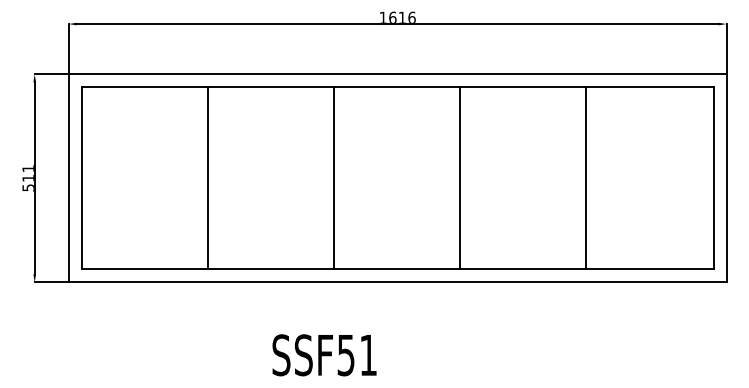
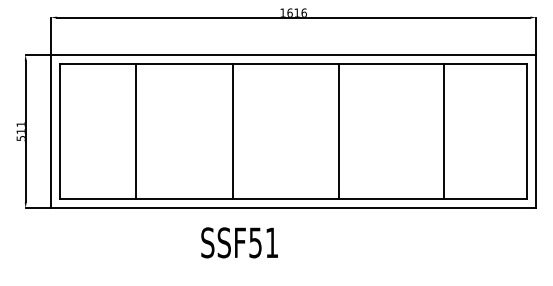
line: (207, 178) -> (135, 131), moved
line: (333, 178) -> (232, 131), moved
line: (585, 178) -> (444, 131), moved
text: (324, 355) -> (239, 243), moved

